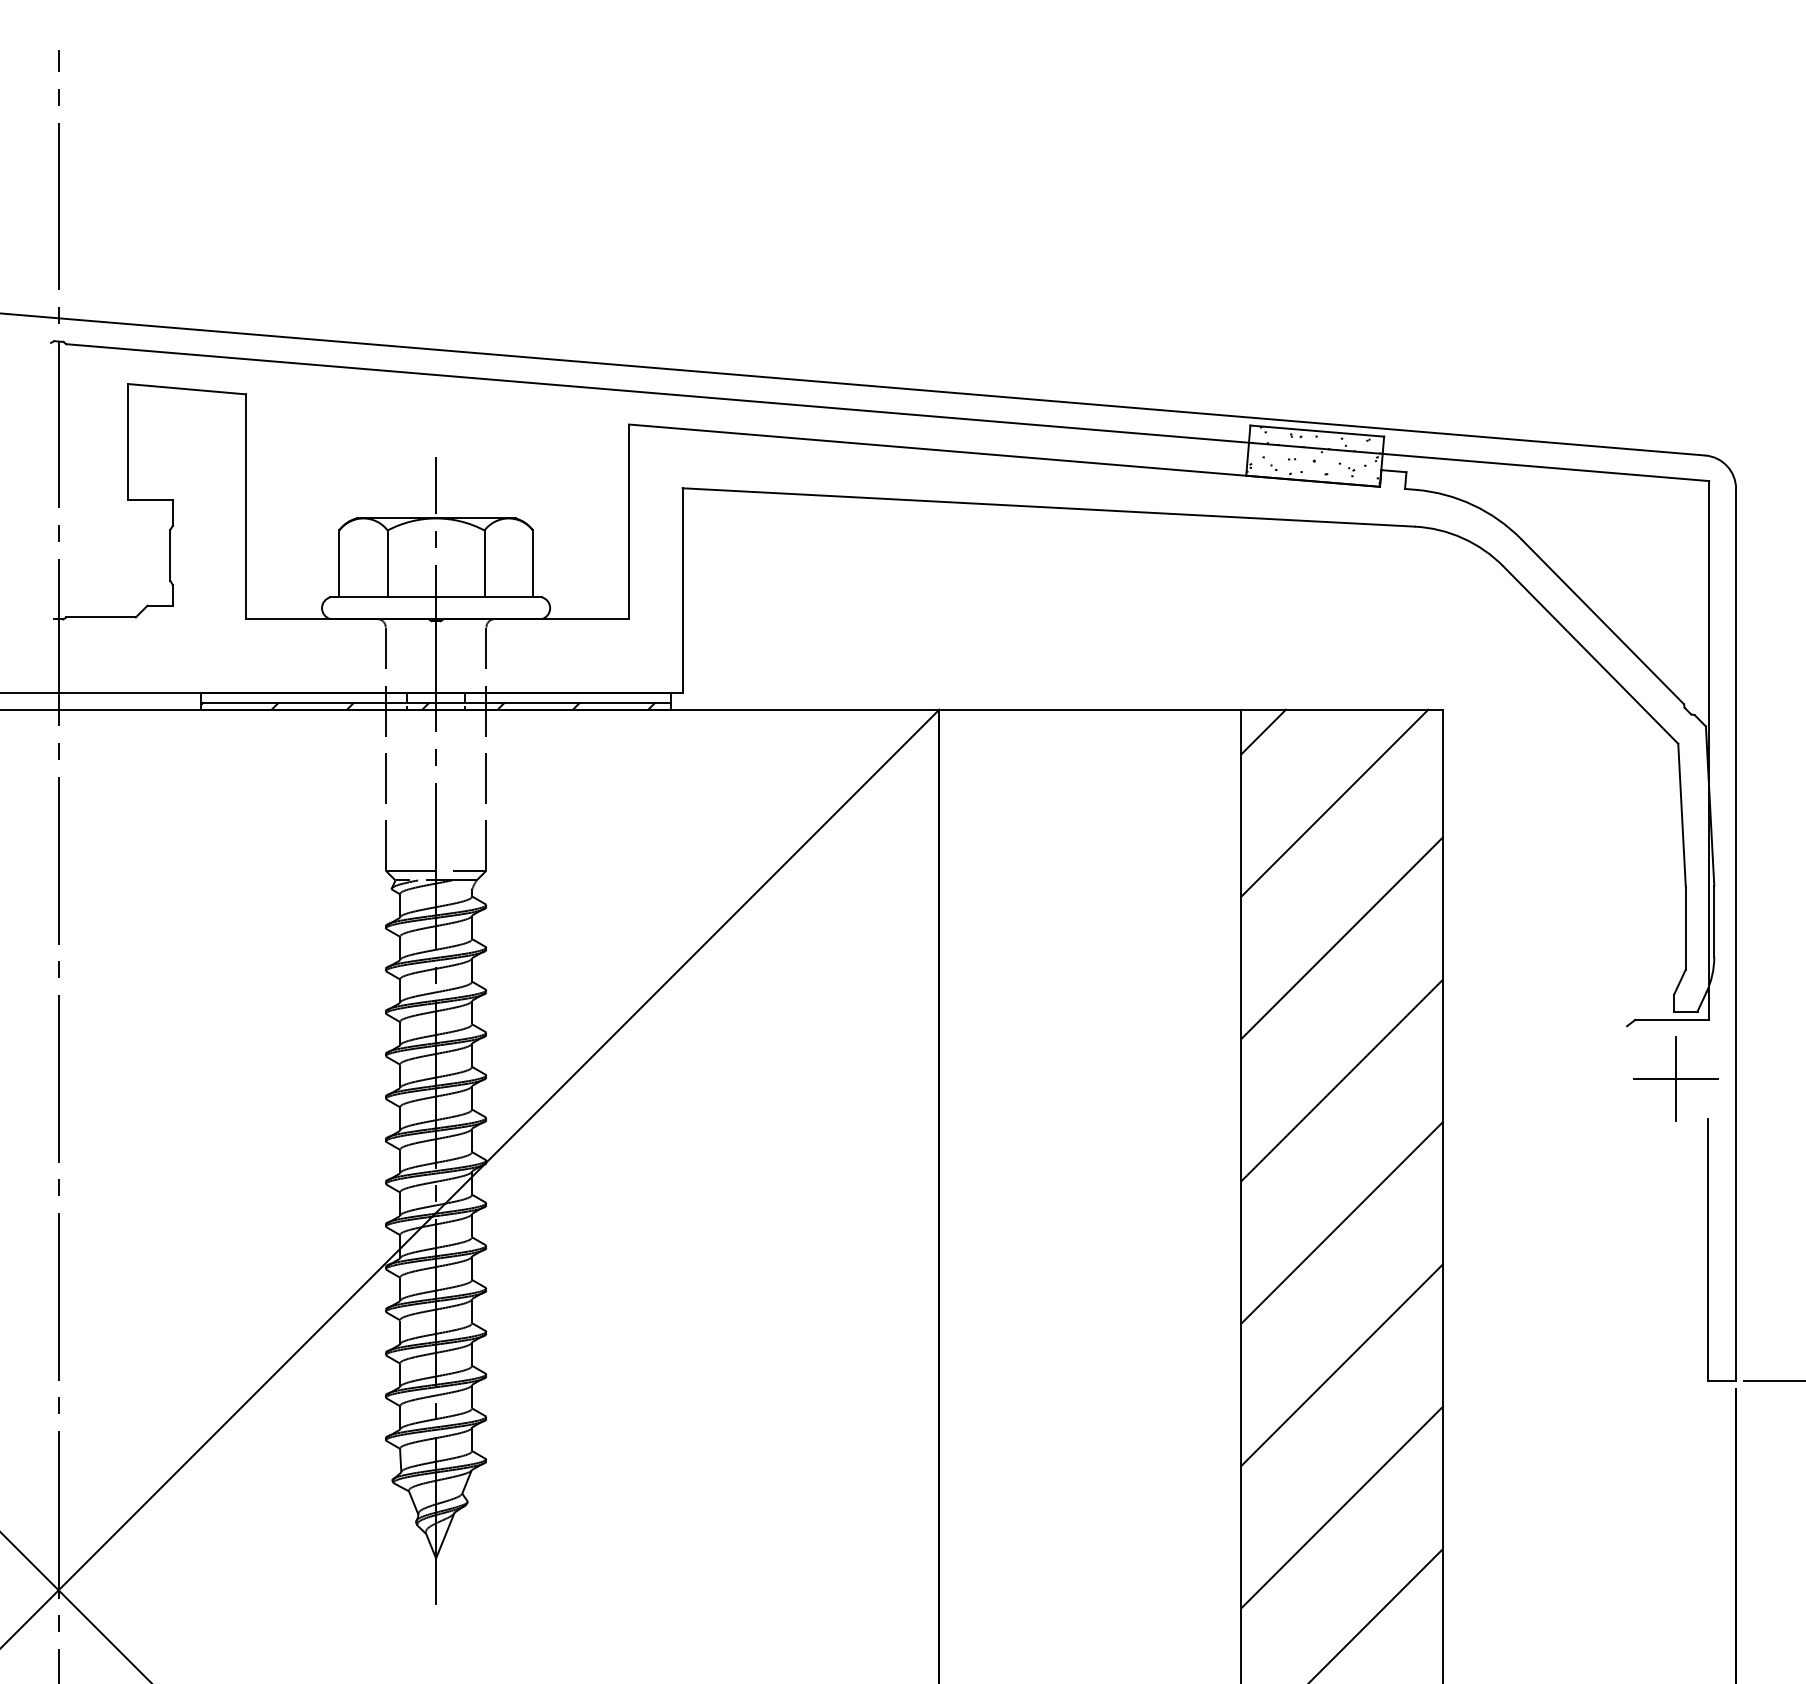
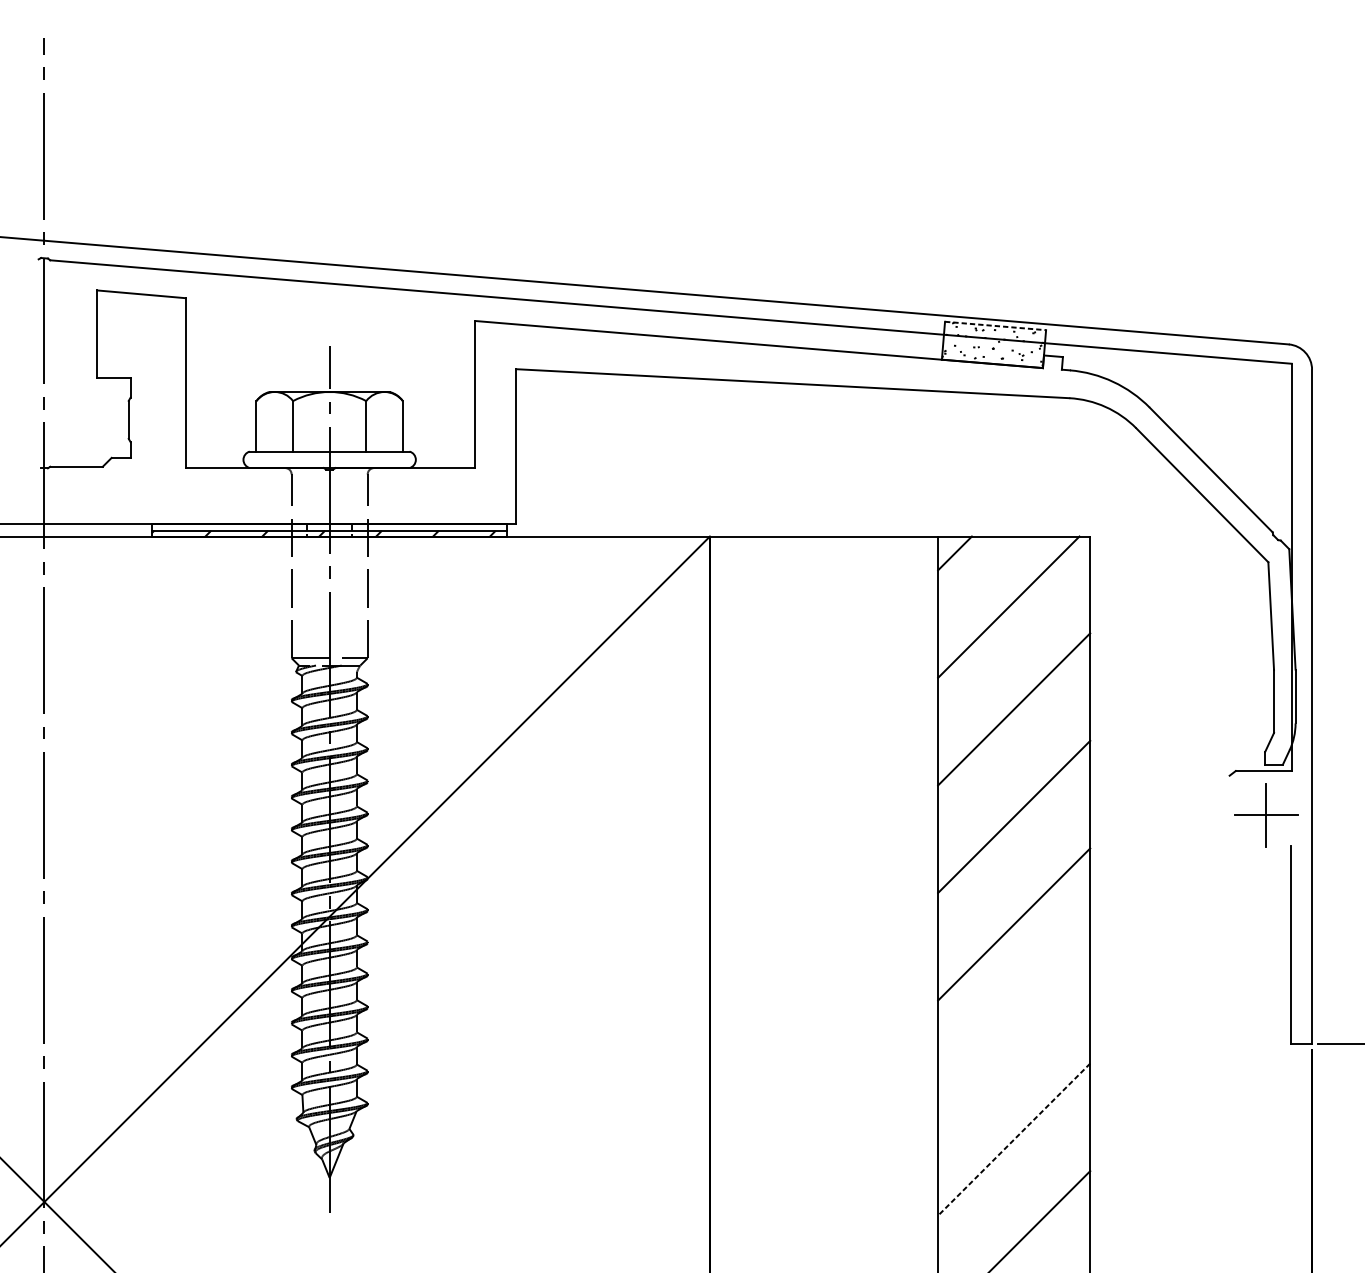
line: (1317, 431) -> (995, 326), solid -> dashed
line: (1341, 1365) -> (1013, 1032), removed
line: (1341, 1508) -> (1013, 1140), solid -> dashed

